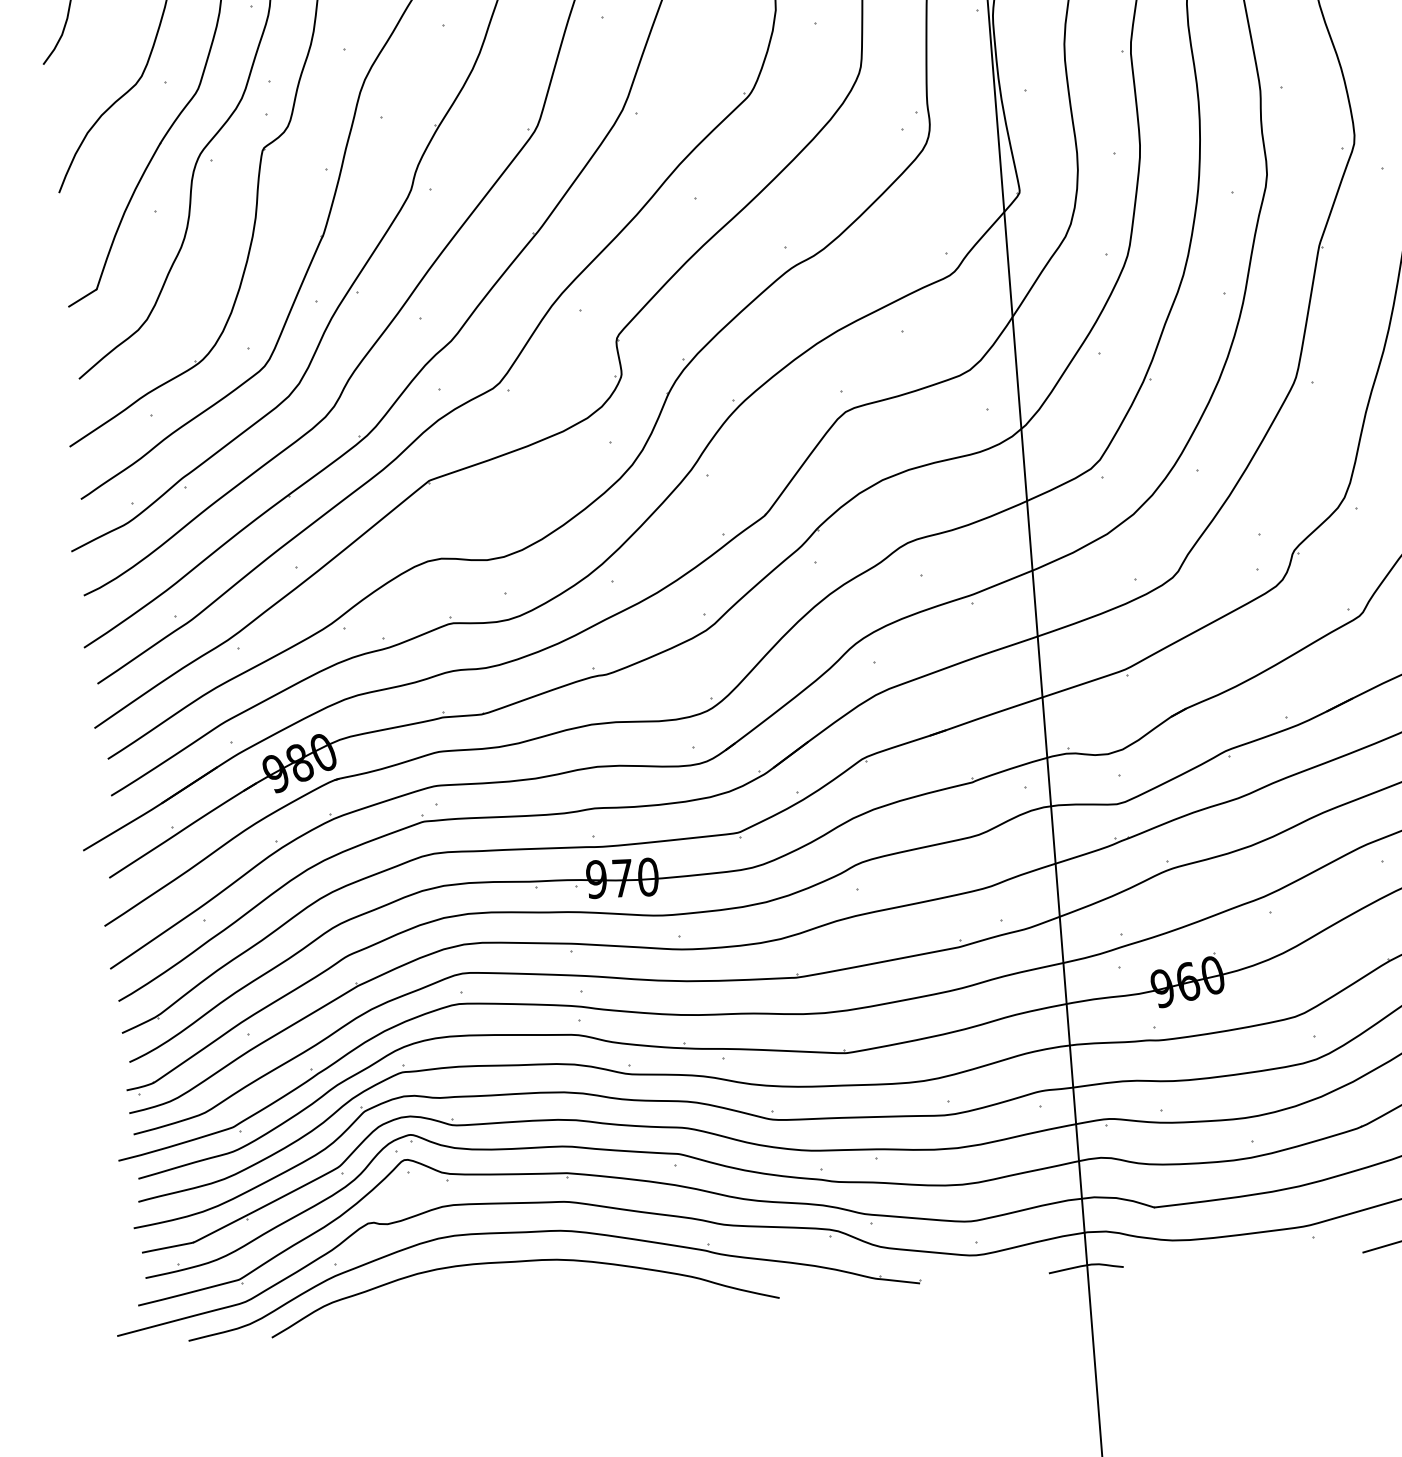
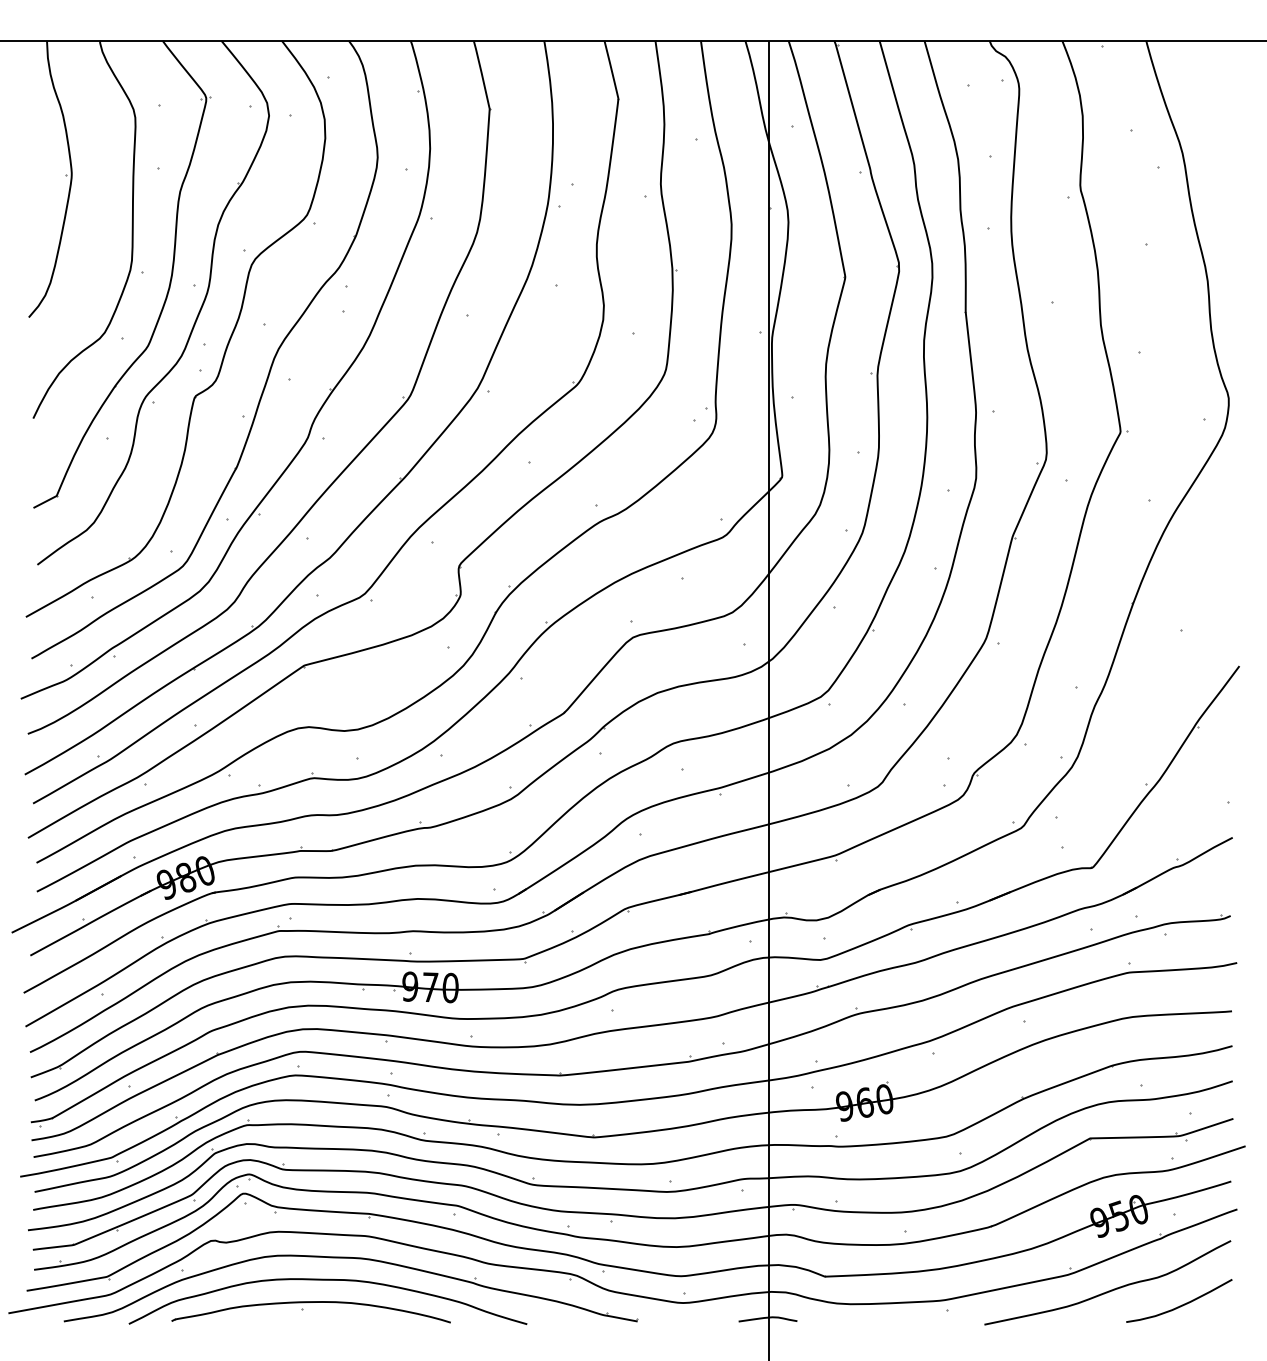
part: (492, 1301) -> (303, 1309), added

